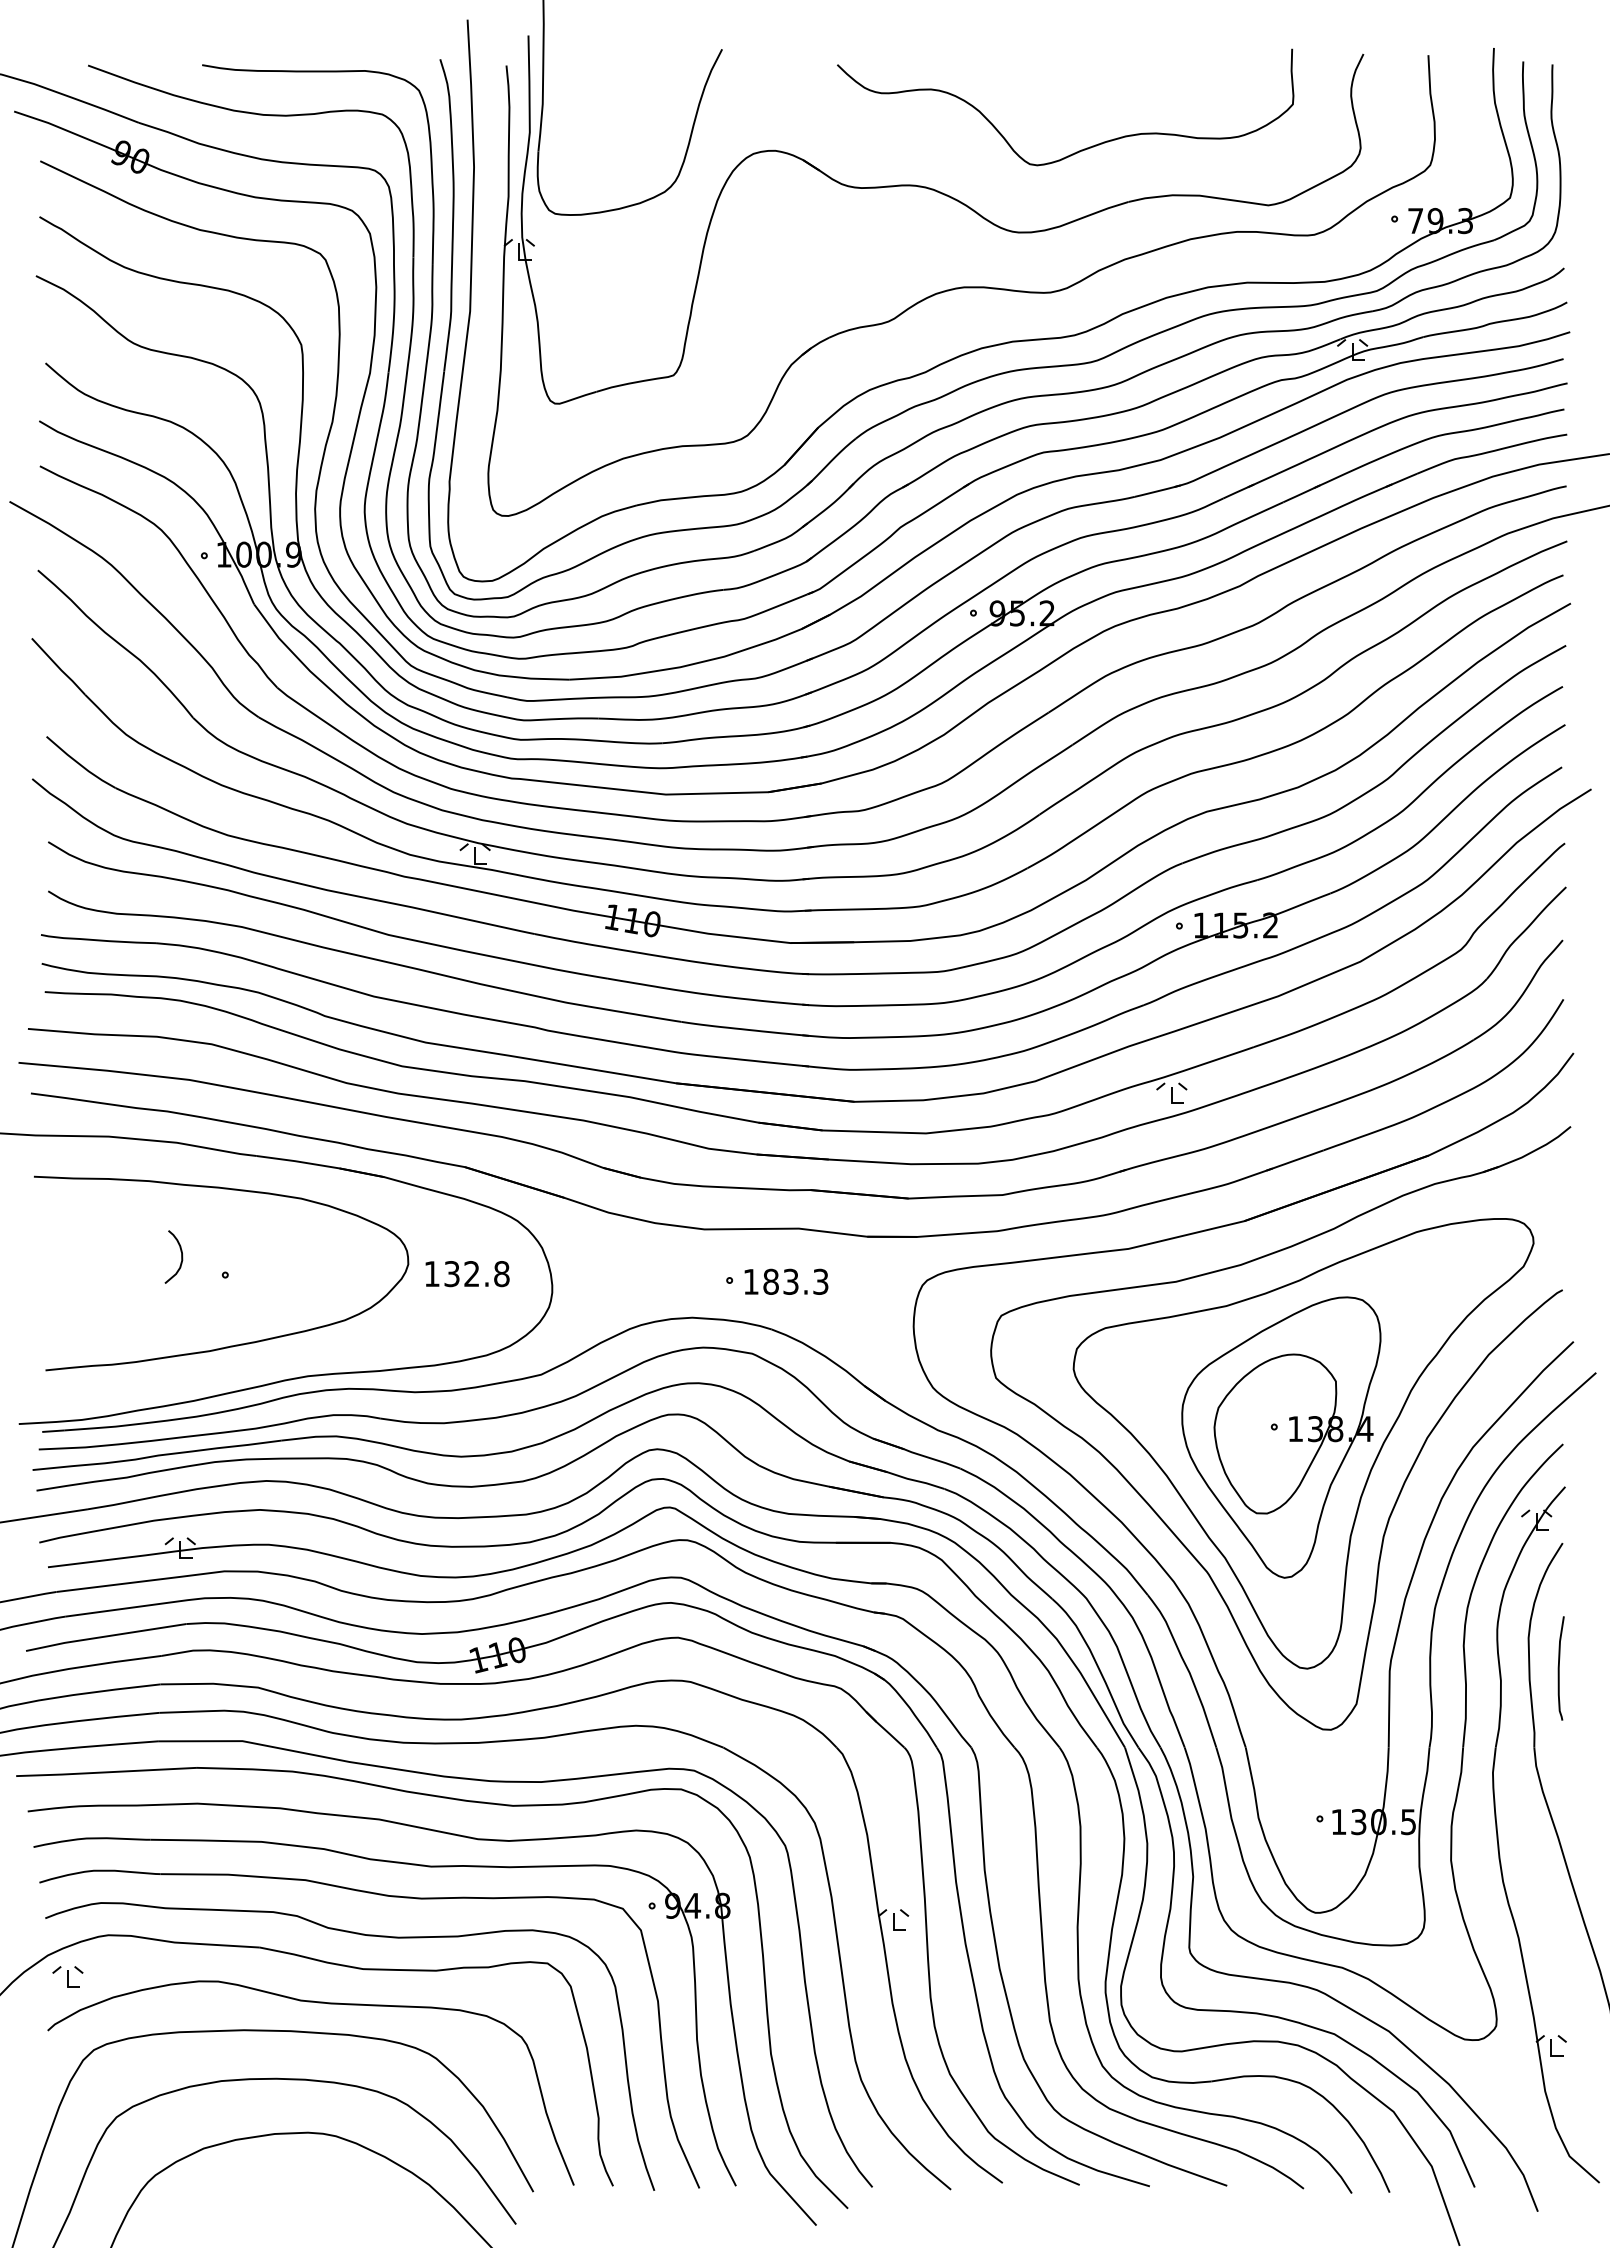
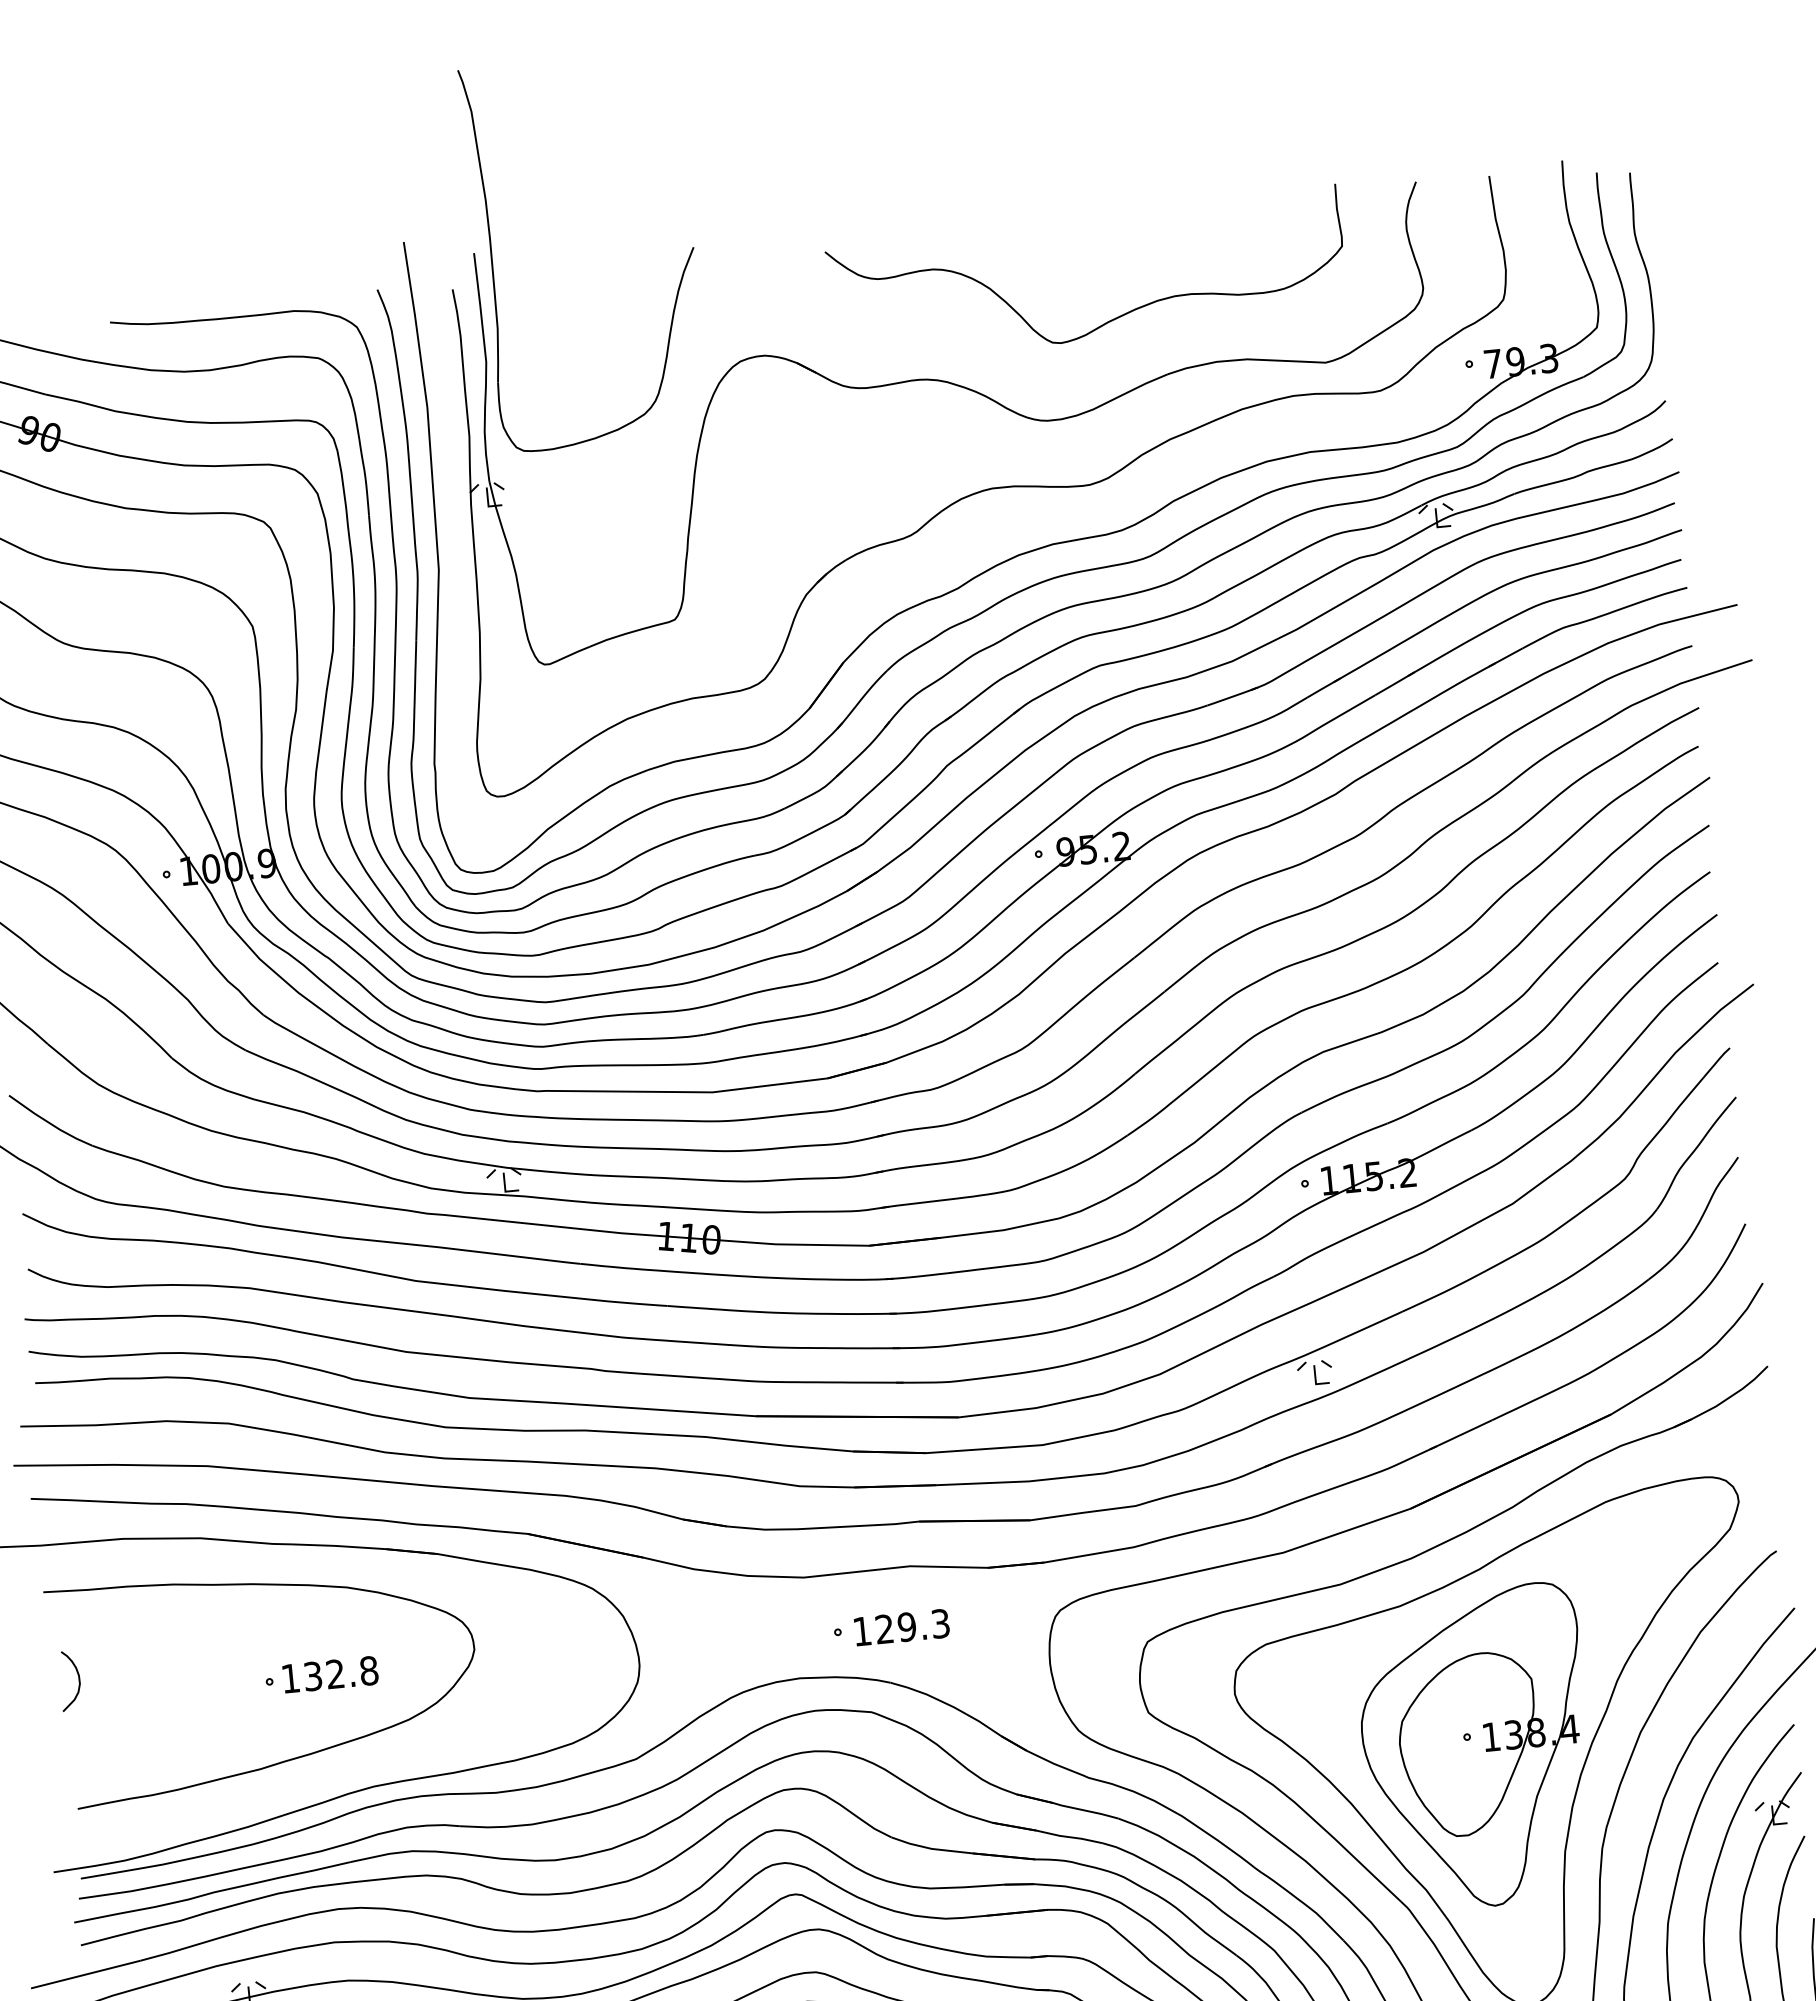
curve: (181, 1256) -> (78, 1679), moved
text: (467, 1274) -> (330, 1675), moved
text: (780, 1281) -> (895, 1627), 183.3 -> 129.3

